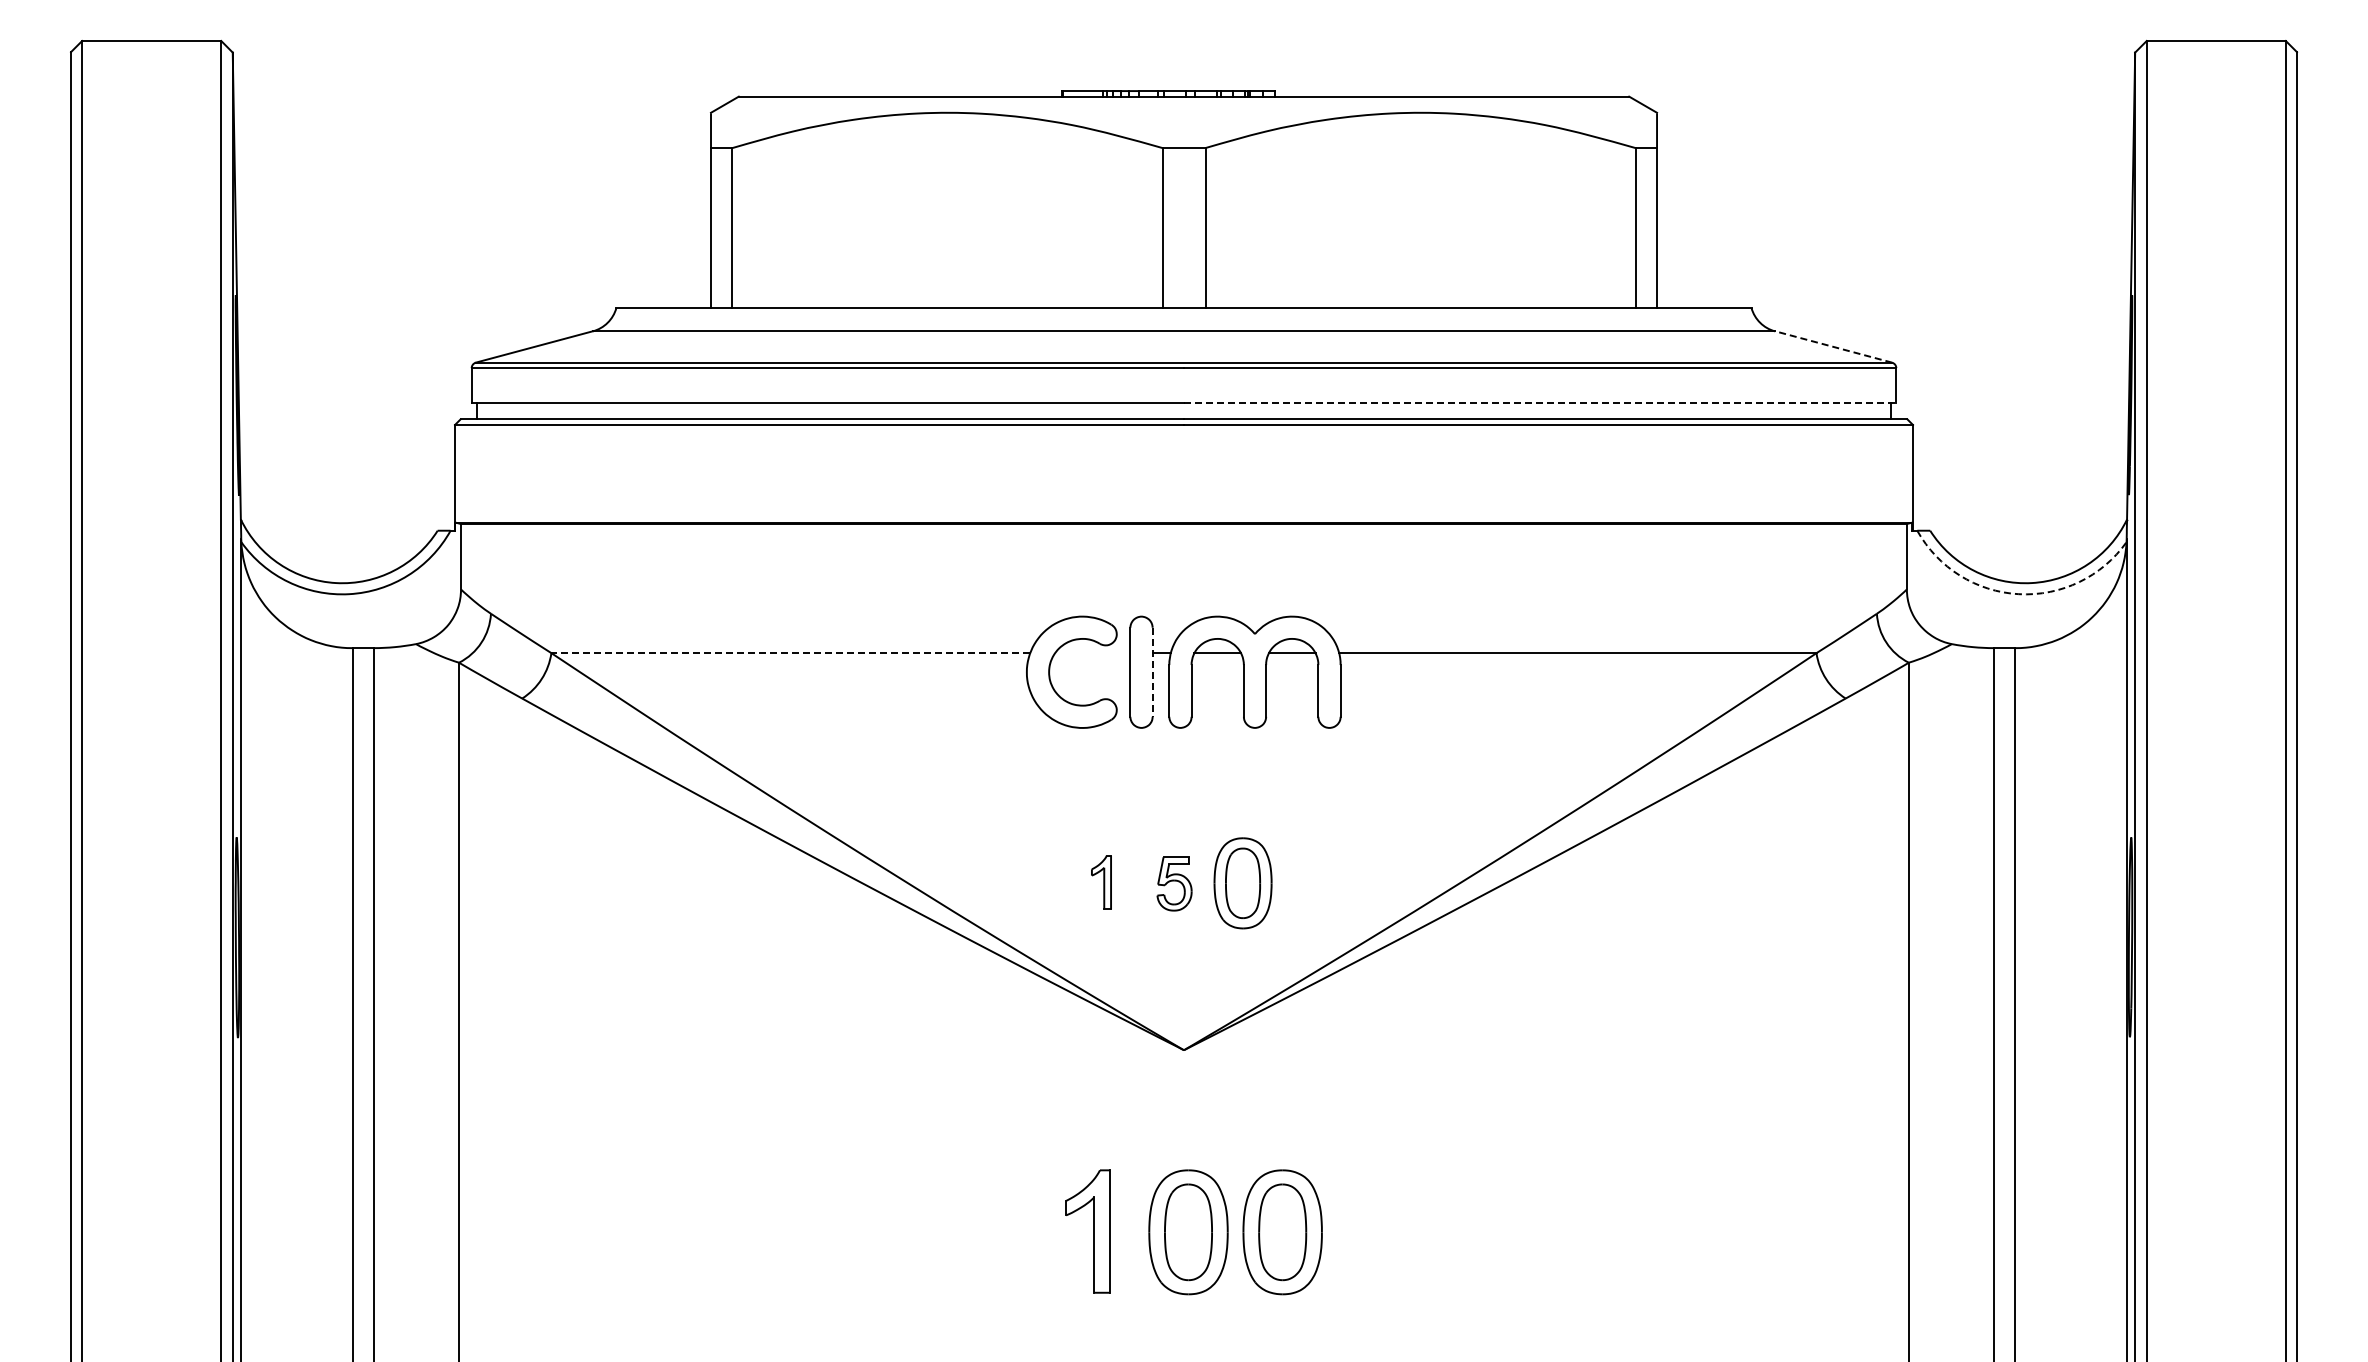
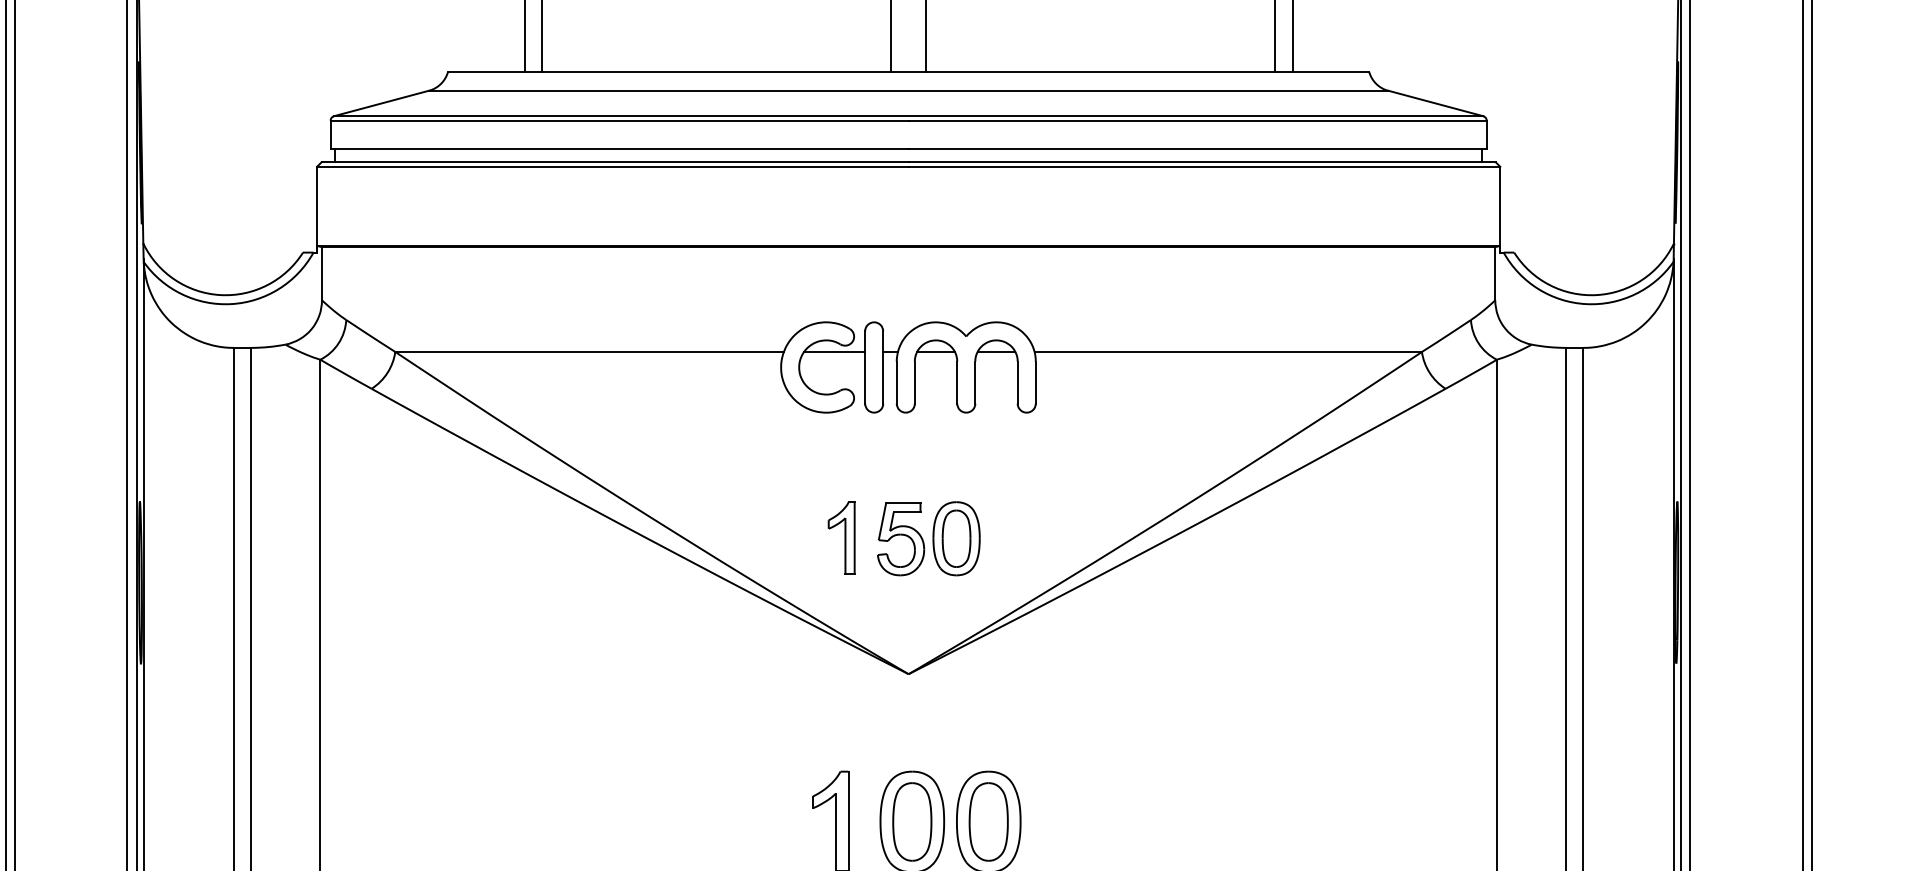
line: (1833, 346) -> (1435, 103), dashed -> solid
line: (1540, 402) -> (1197, 148), dashed -> solid
arc: (2018, 594) -> (1585, 304), dashed -> solid
line: (790, 653) -> (589, 352), dashed -> solid
line: (1092, 653) -> (834, 352), added
line: (1152, 672) -> (883, 367), dashed -> solid
part: (1101, 882) -> (841, 538), size x1.67
part: (1174, 883) -> (900, 538), size x1.67

